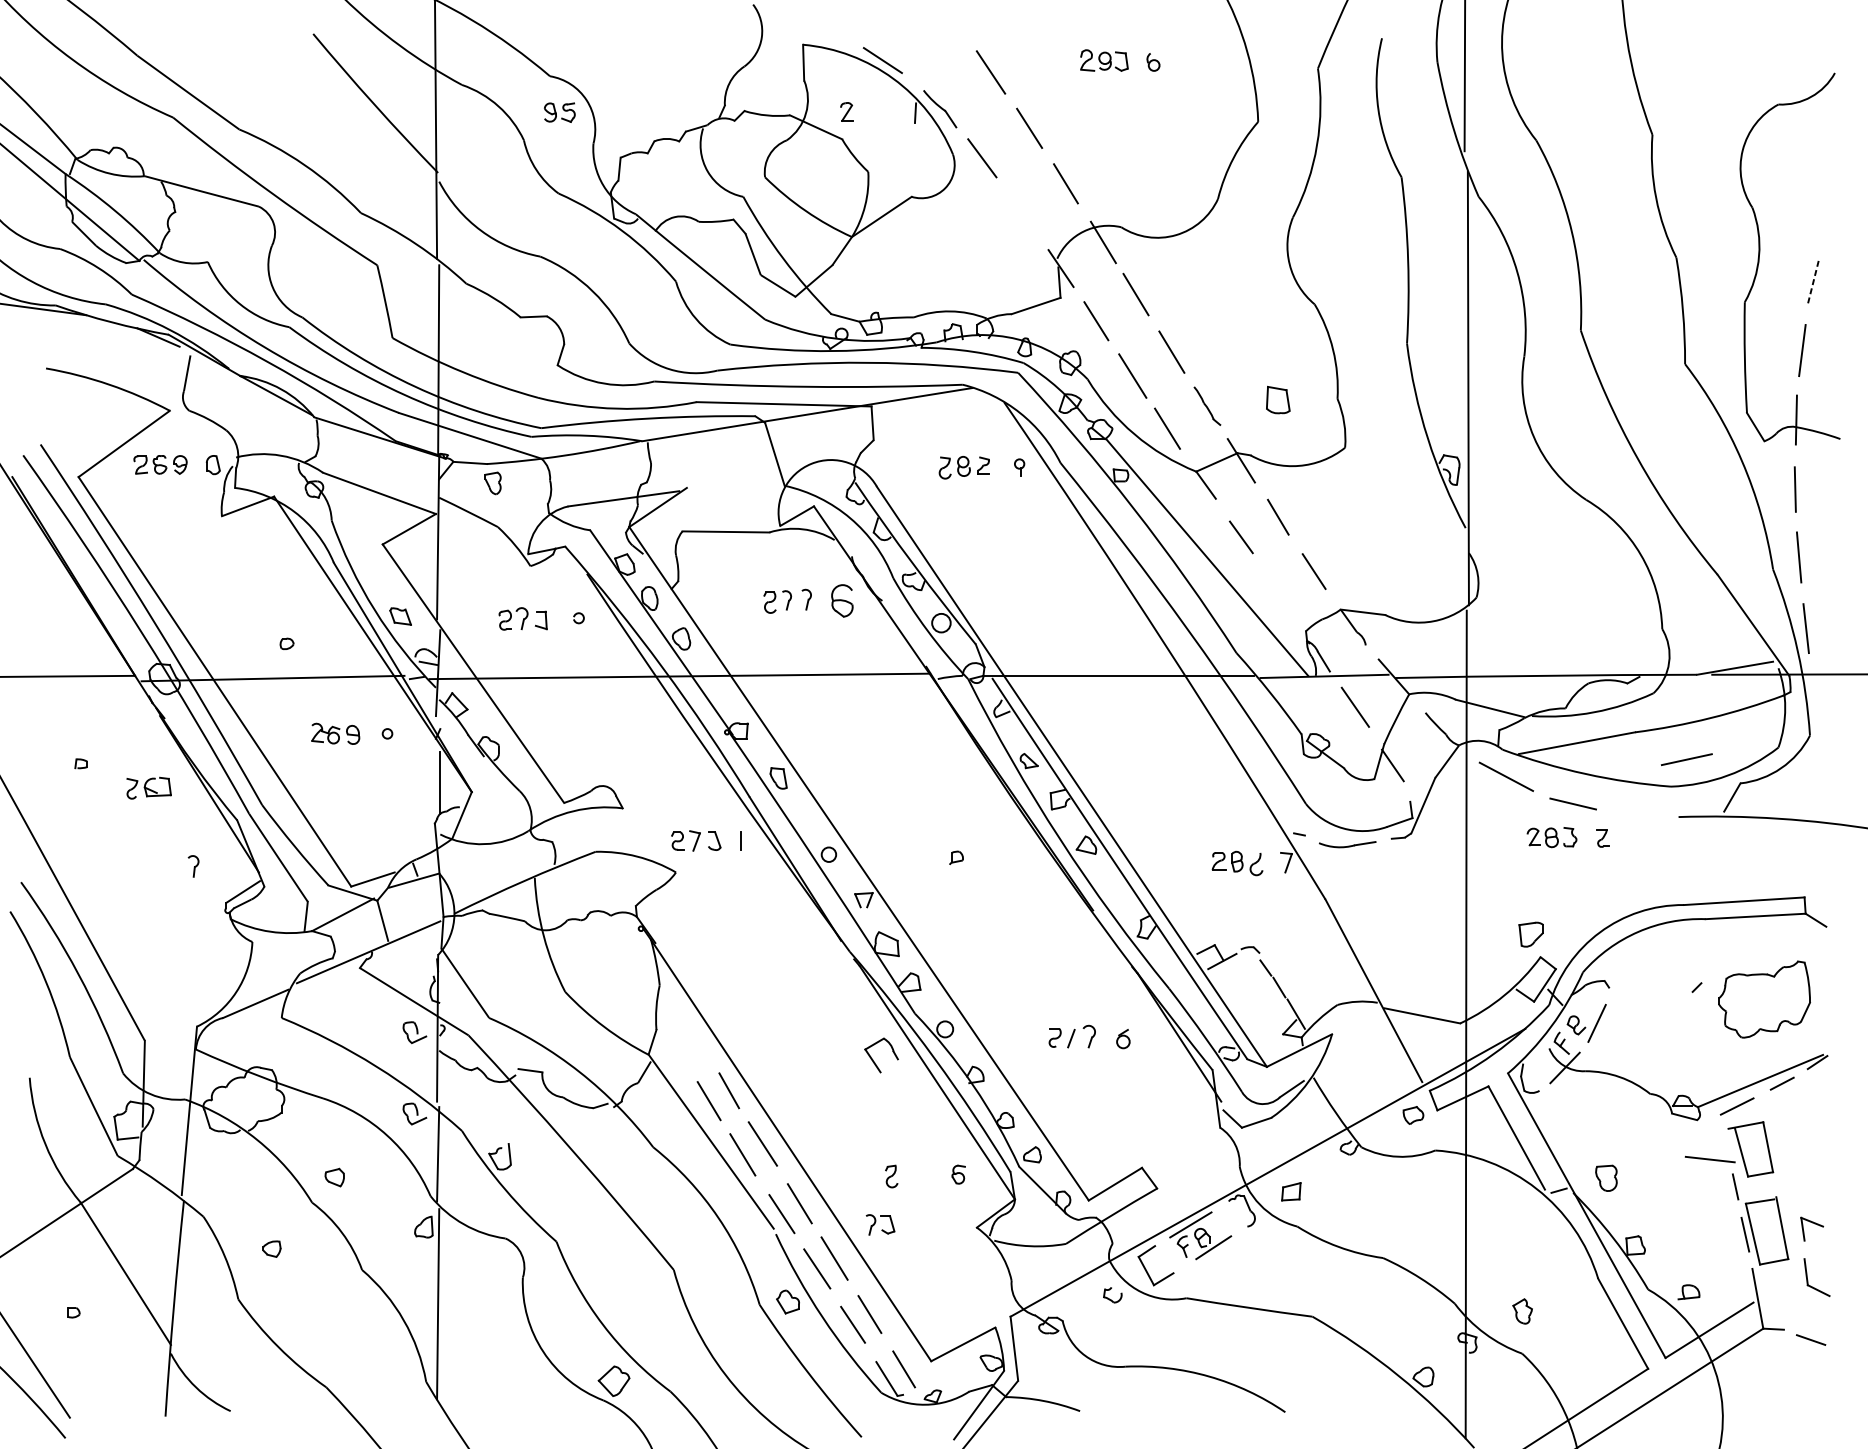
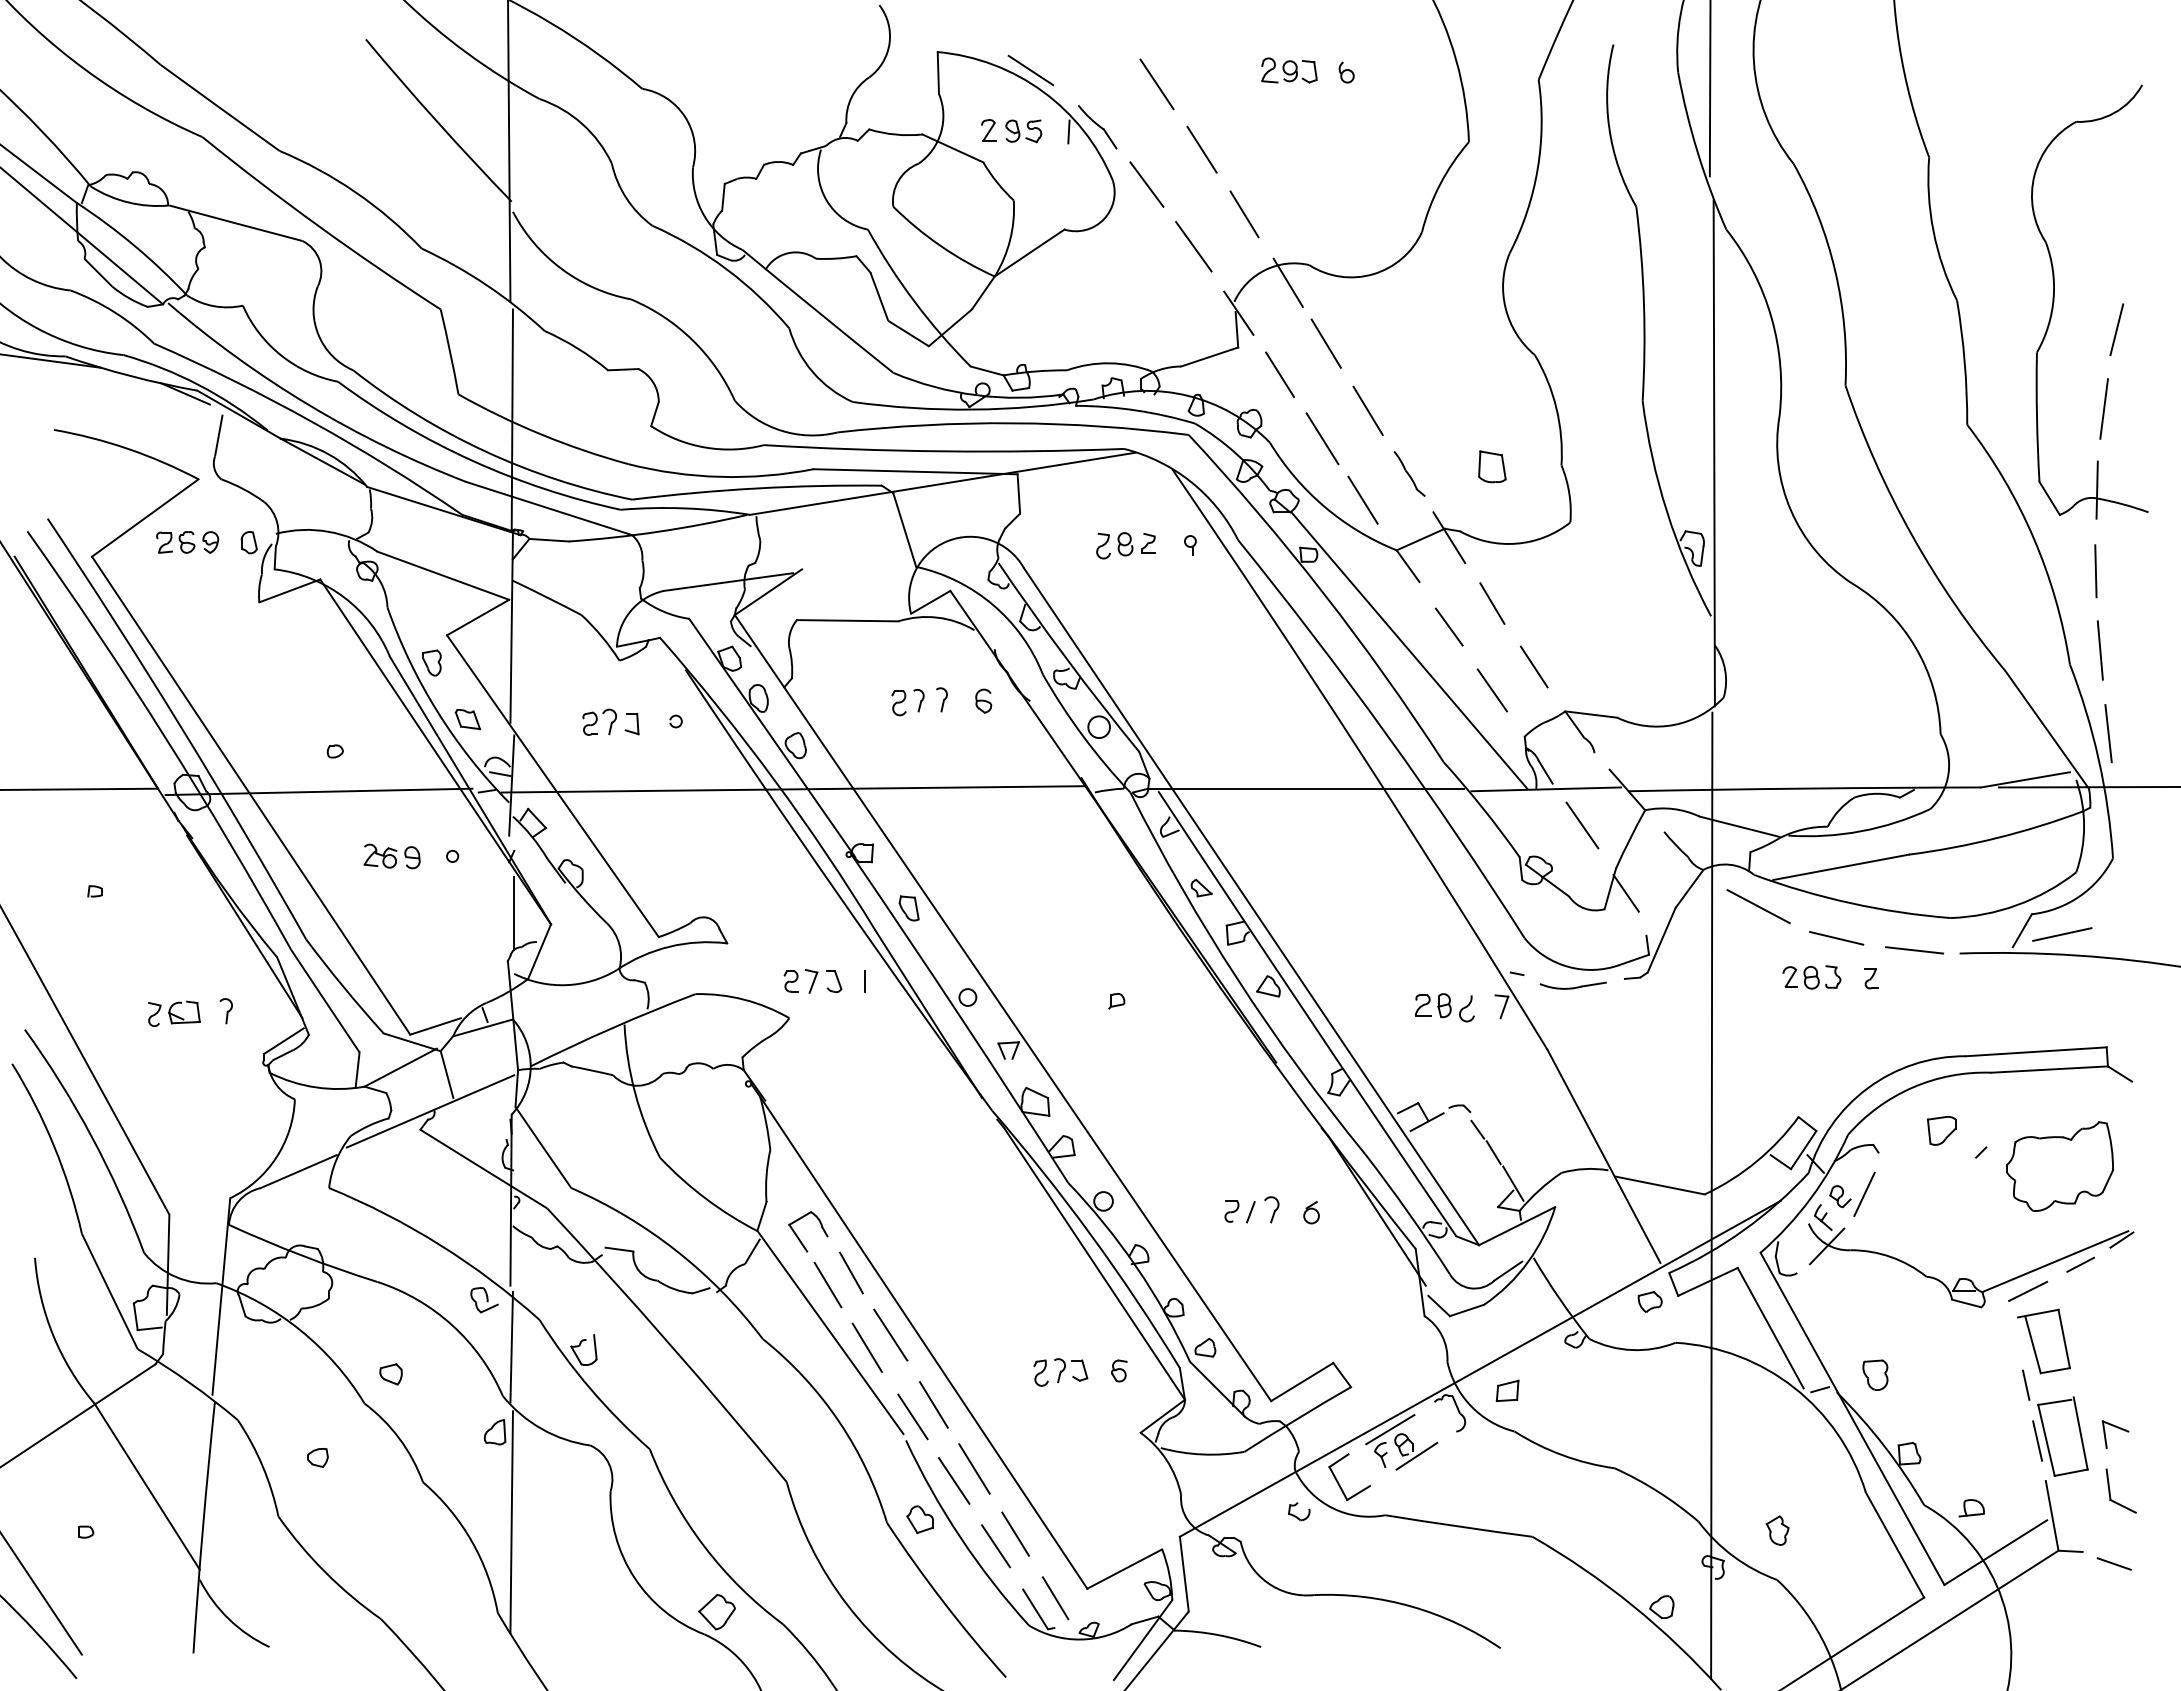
part: (559, 112) -> (1023, 131), moved
line: (1022, 211) -> (1193, 246), added
line: (1812, 283) -> (2116, 330), dashed -> solid
part: (492, 482) -> (431, 662), moved
line: (1277, 591) -> (1491, 690), added
part: (842, 600) -> (983, 700), size x0.62
line: (1687, 759) -> (2062, 934), moved
part: (149, 787) -> (174, 1013), moved
part: (1531, 934) -> (1941, 1130), moved
part: (414, 1032) -> (484, 1205), removed
part: (873, 1059) -> (798, 1236), moved
line: (1710, 1159) -> (1914, 950), moved
part: (881, 1229) -> (1072, 1376), moved

